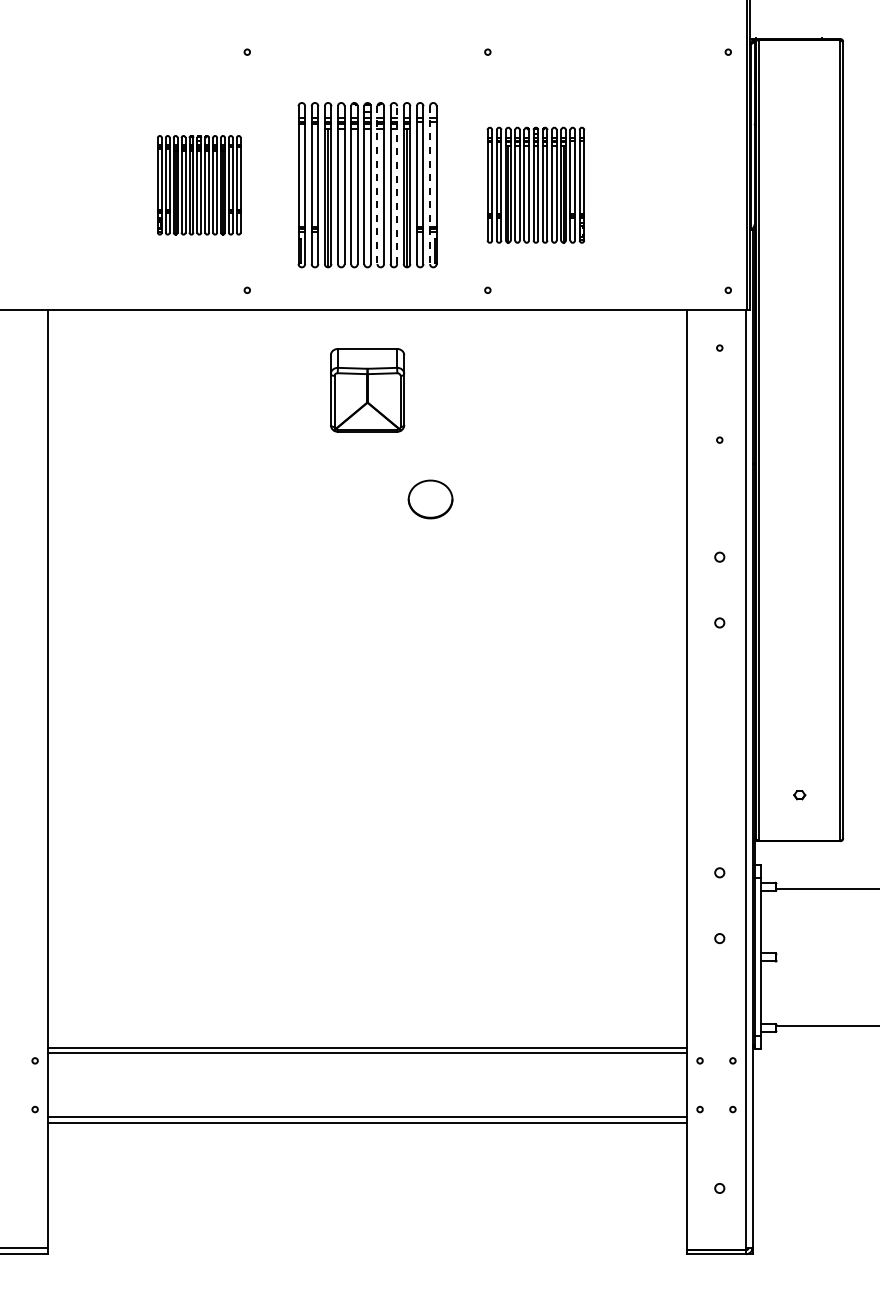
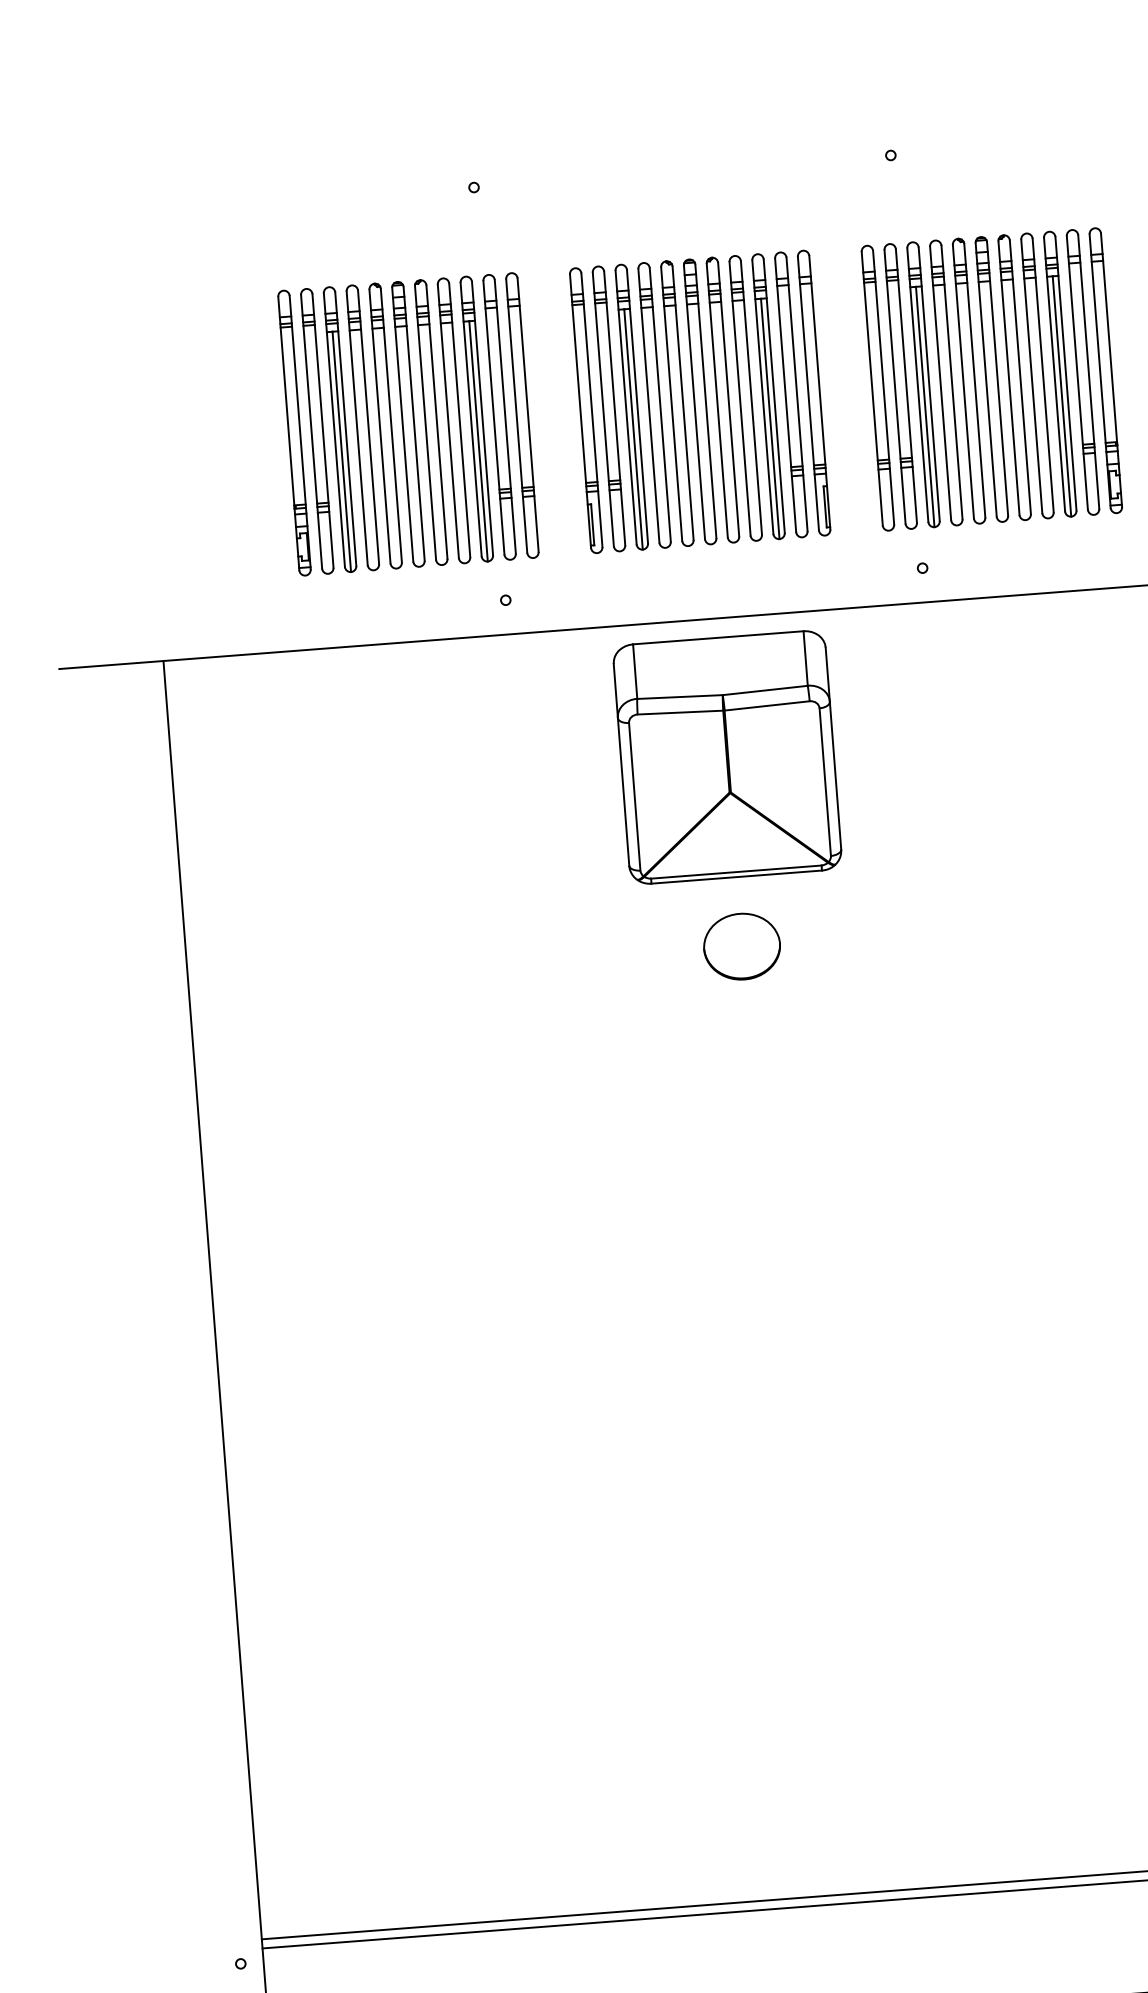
part: (199, 185) -> (408, 424), size x1.67
line: (377, 185) -> (717, 401), dashed -> solid
line: (397, 185) -> (752, 398), dashed -> solid
line: (430, 185) -> (809, 394), dashed -> solid
part: (535, 185) -> (991, 380), size x1.43
part: (367, 390) -> (727, 757), size x1.67
part: (430, 499) -> (741, 946), moved

